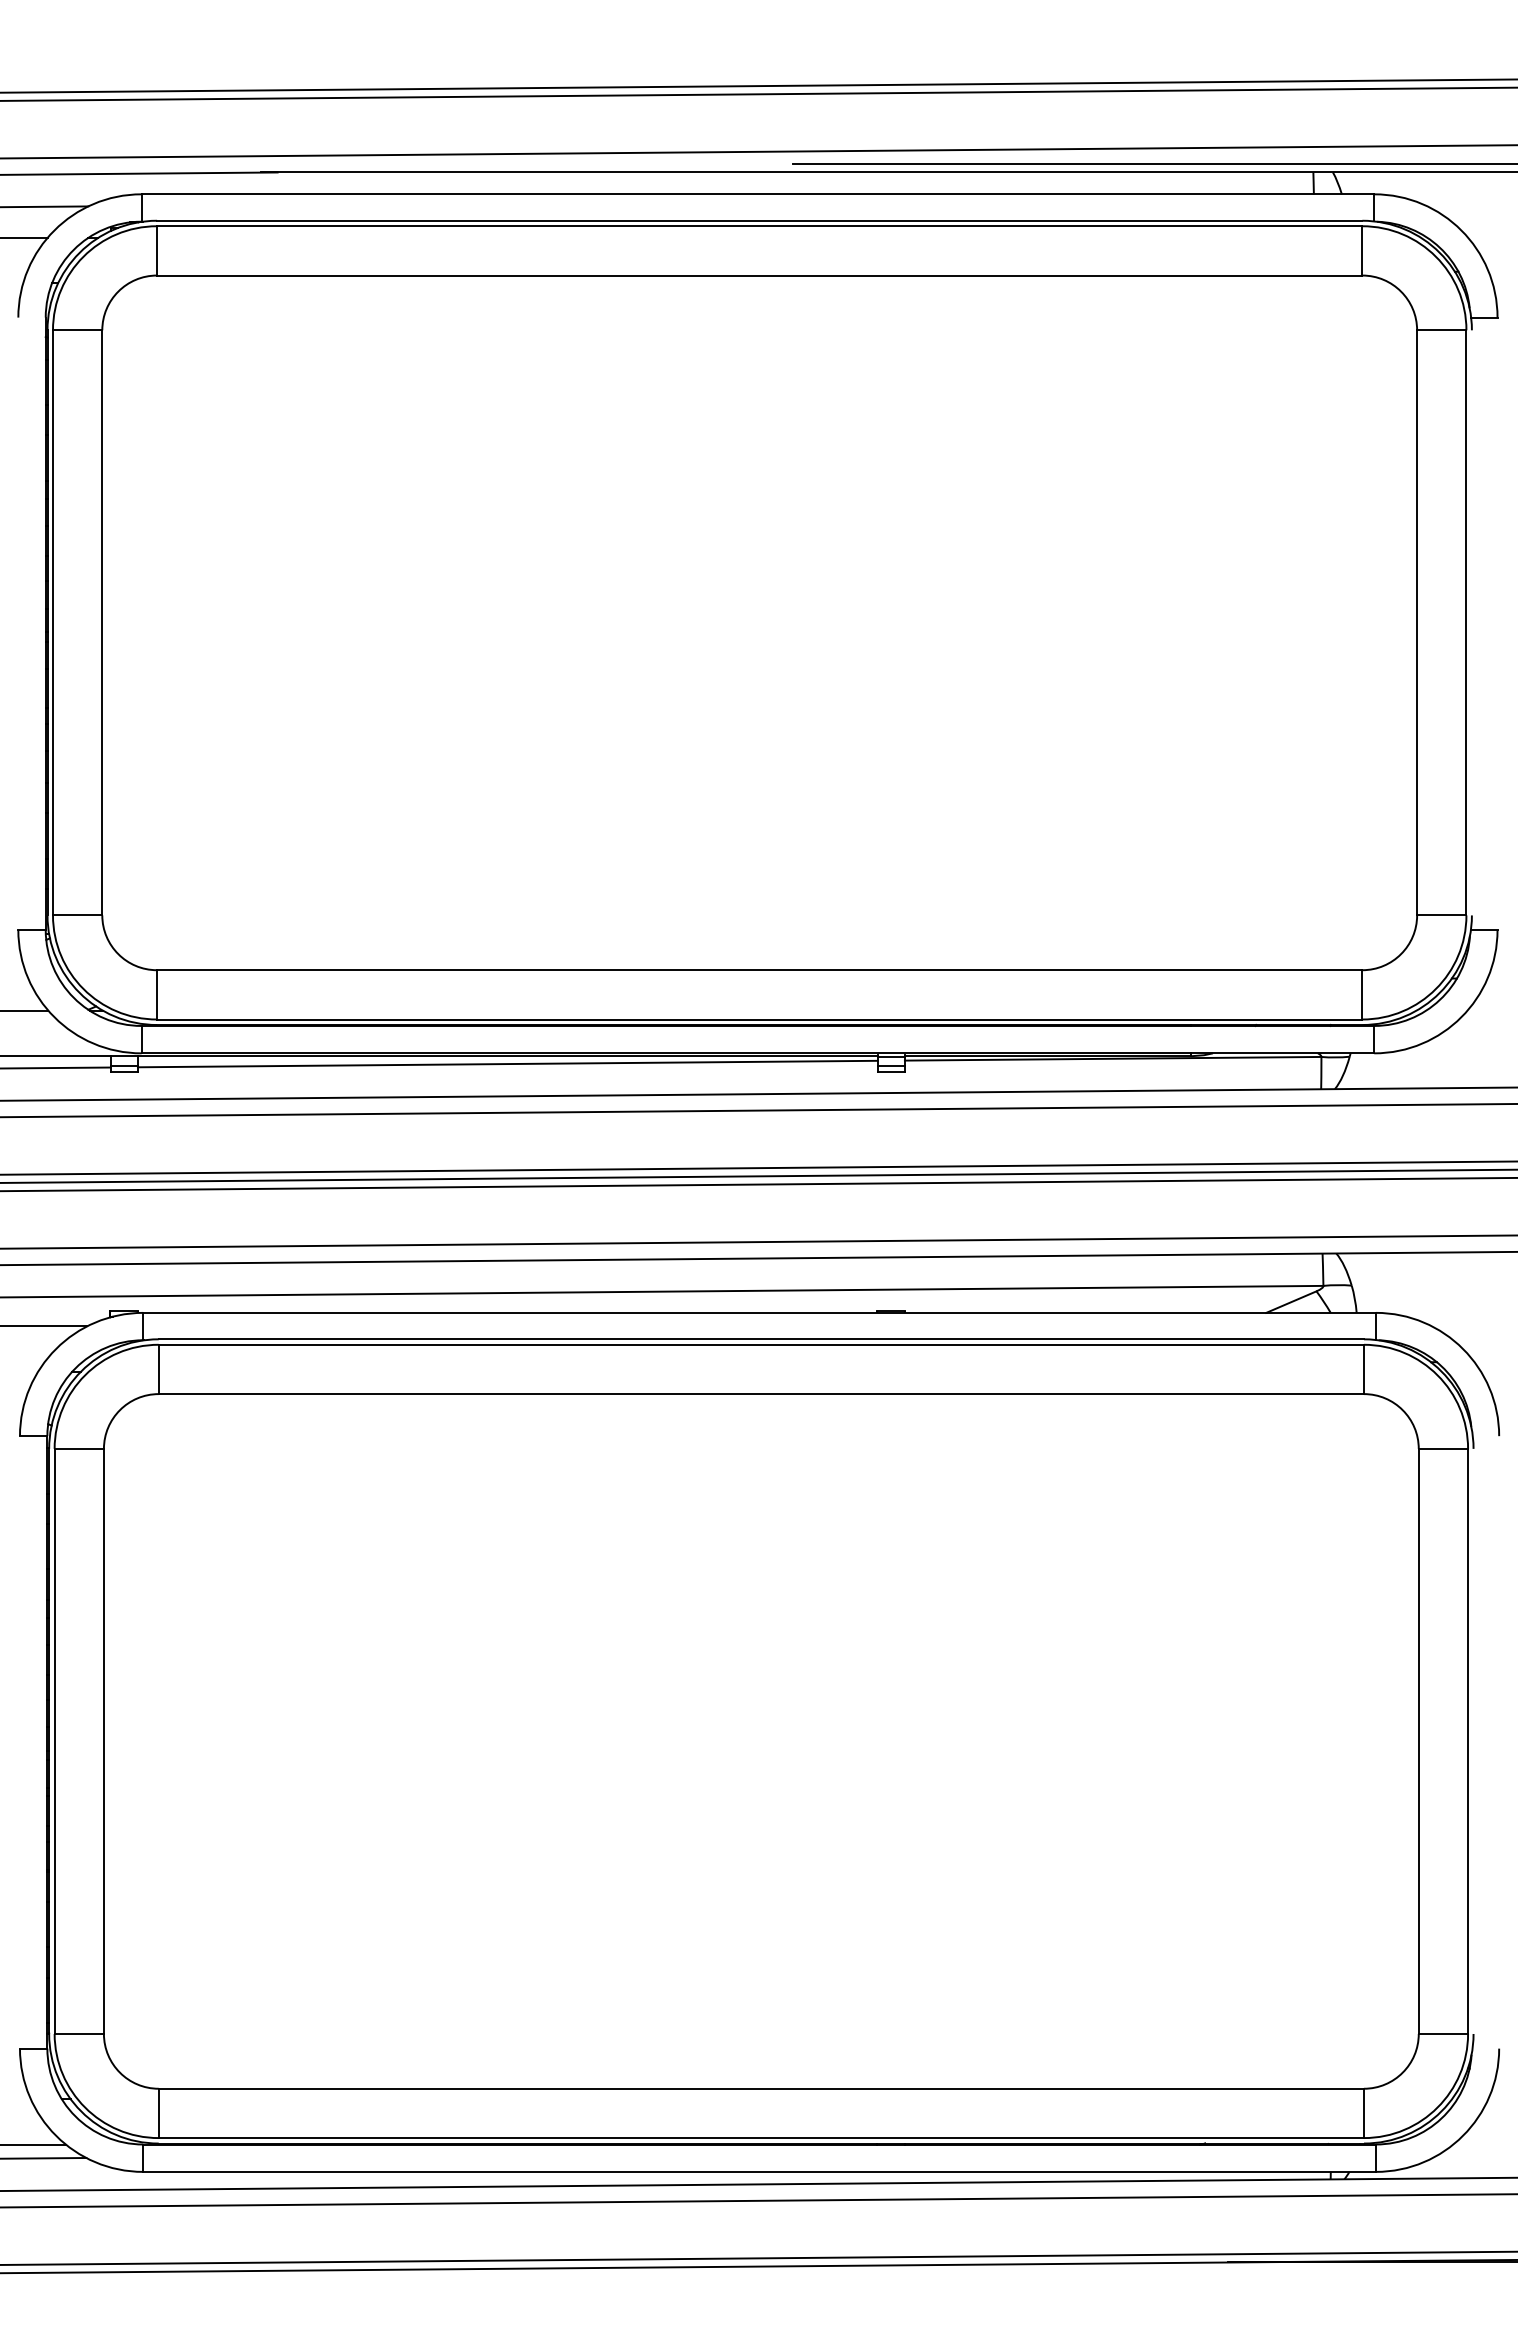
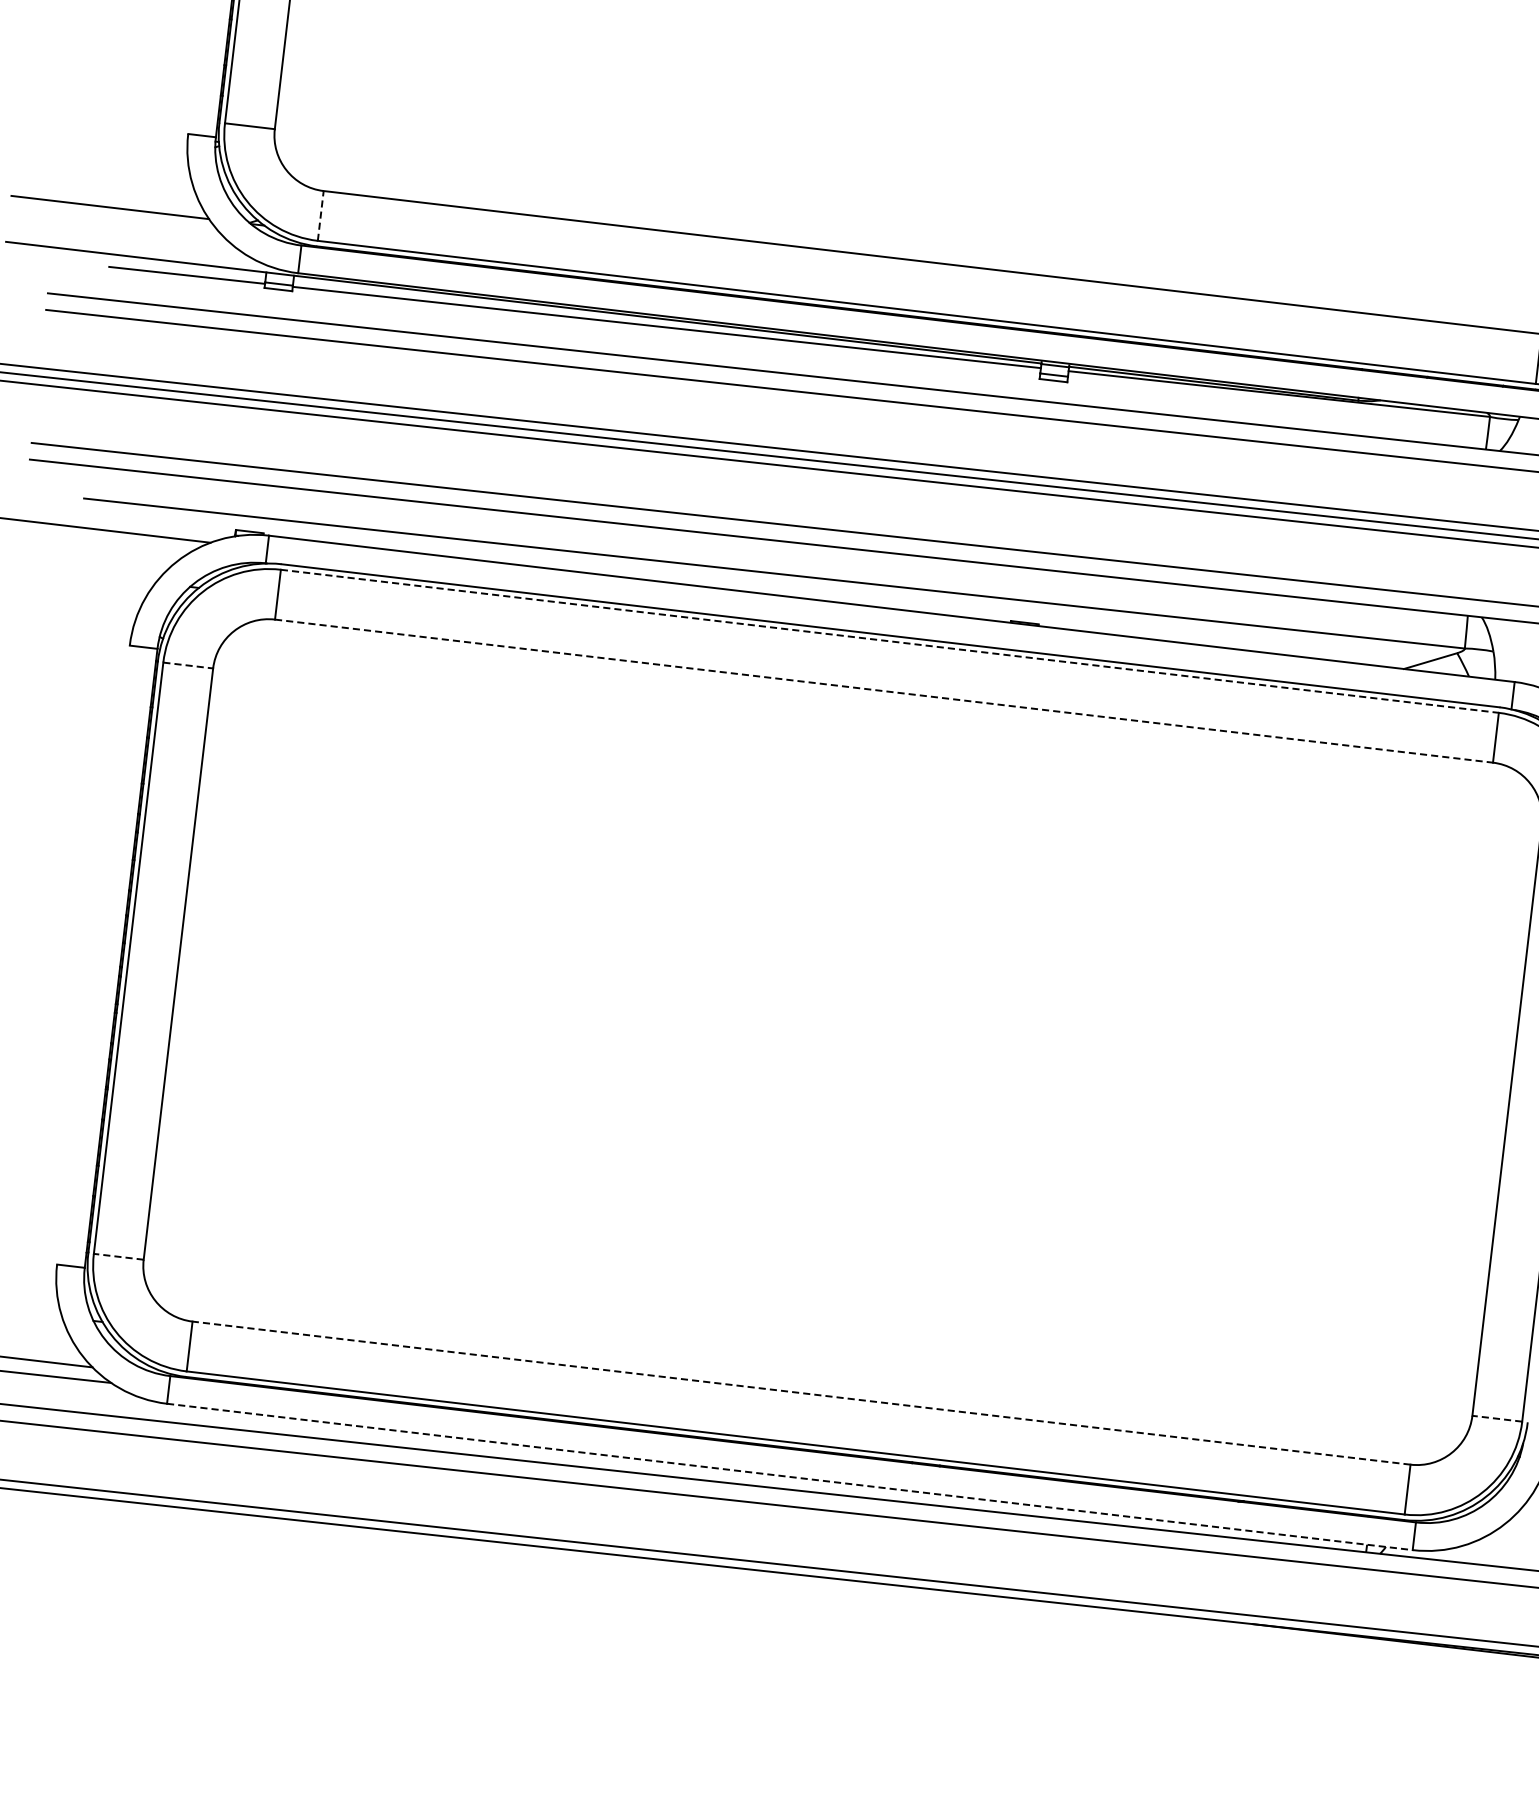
line: (157, 994) -> (321, 215), solid -> dashed
line: (761, 1344) -> (890, 641), solid -> dashed
line: (761, 1394) -> (884, 691), solid -> dashed
line: (79, 1448) -> (188, 665), solid -> dashed
line: (79, 2033) -> (119, 1256), solid -> dashed
line: (1443, 2033) -> (1497, 1418), solid -> dashed
line: (761, 2088) -> (801, 1392), solid -> dashed
line: (760, 2171) -> (790, 1476), solid -> dashed

